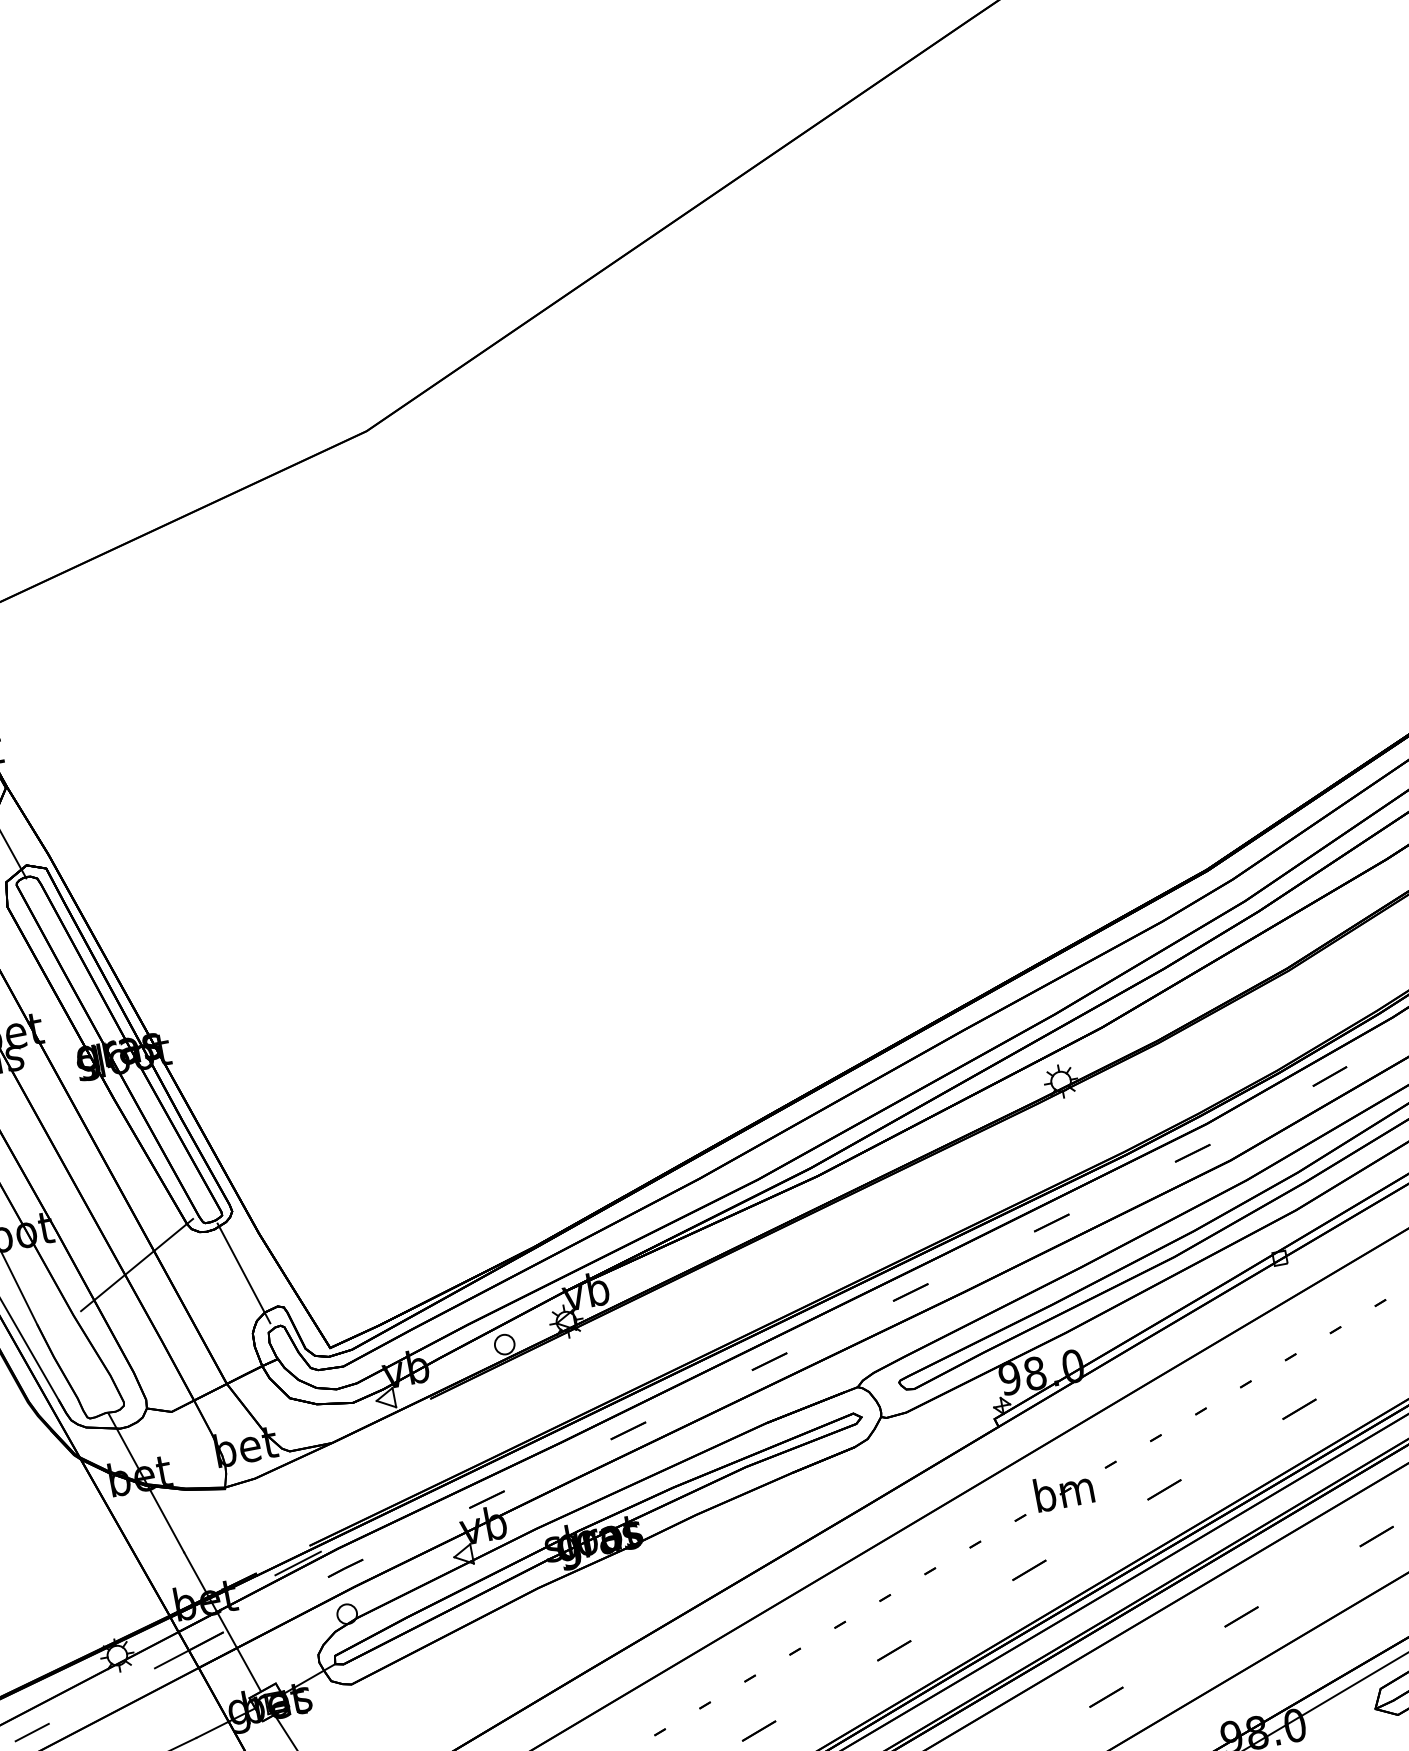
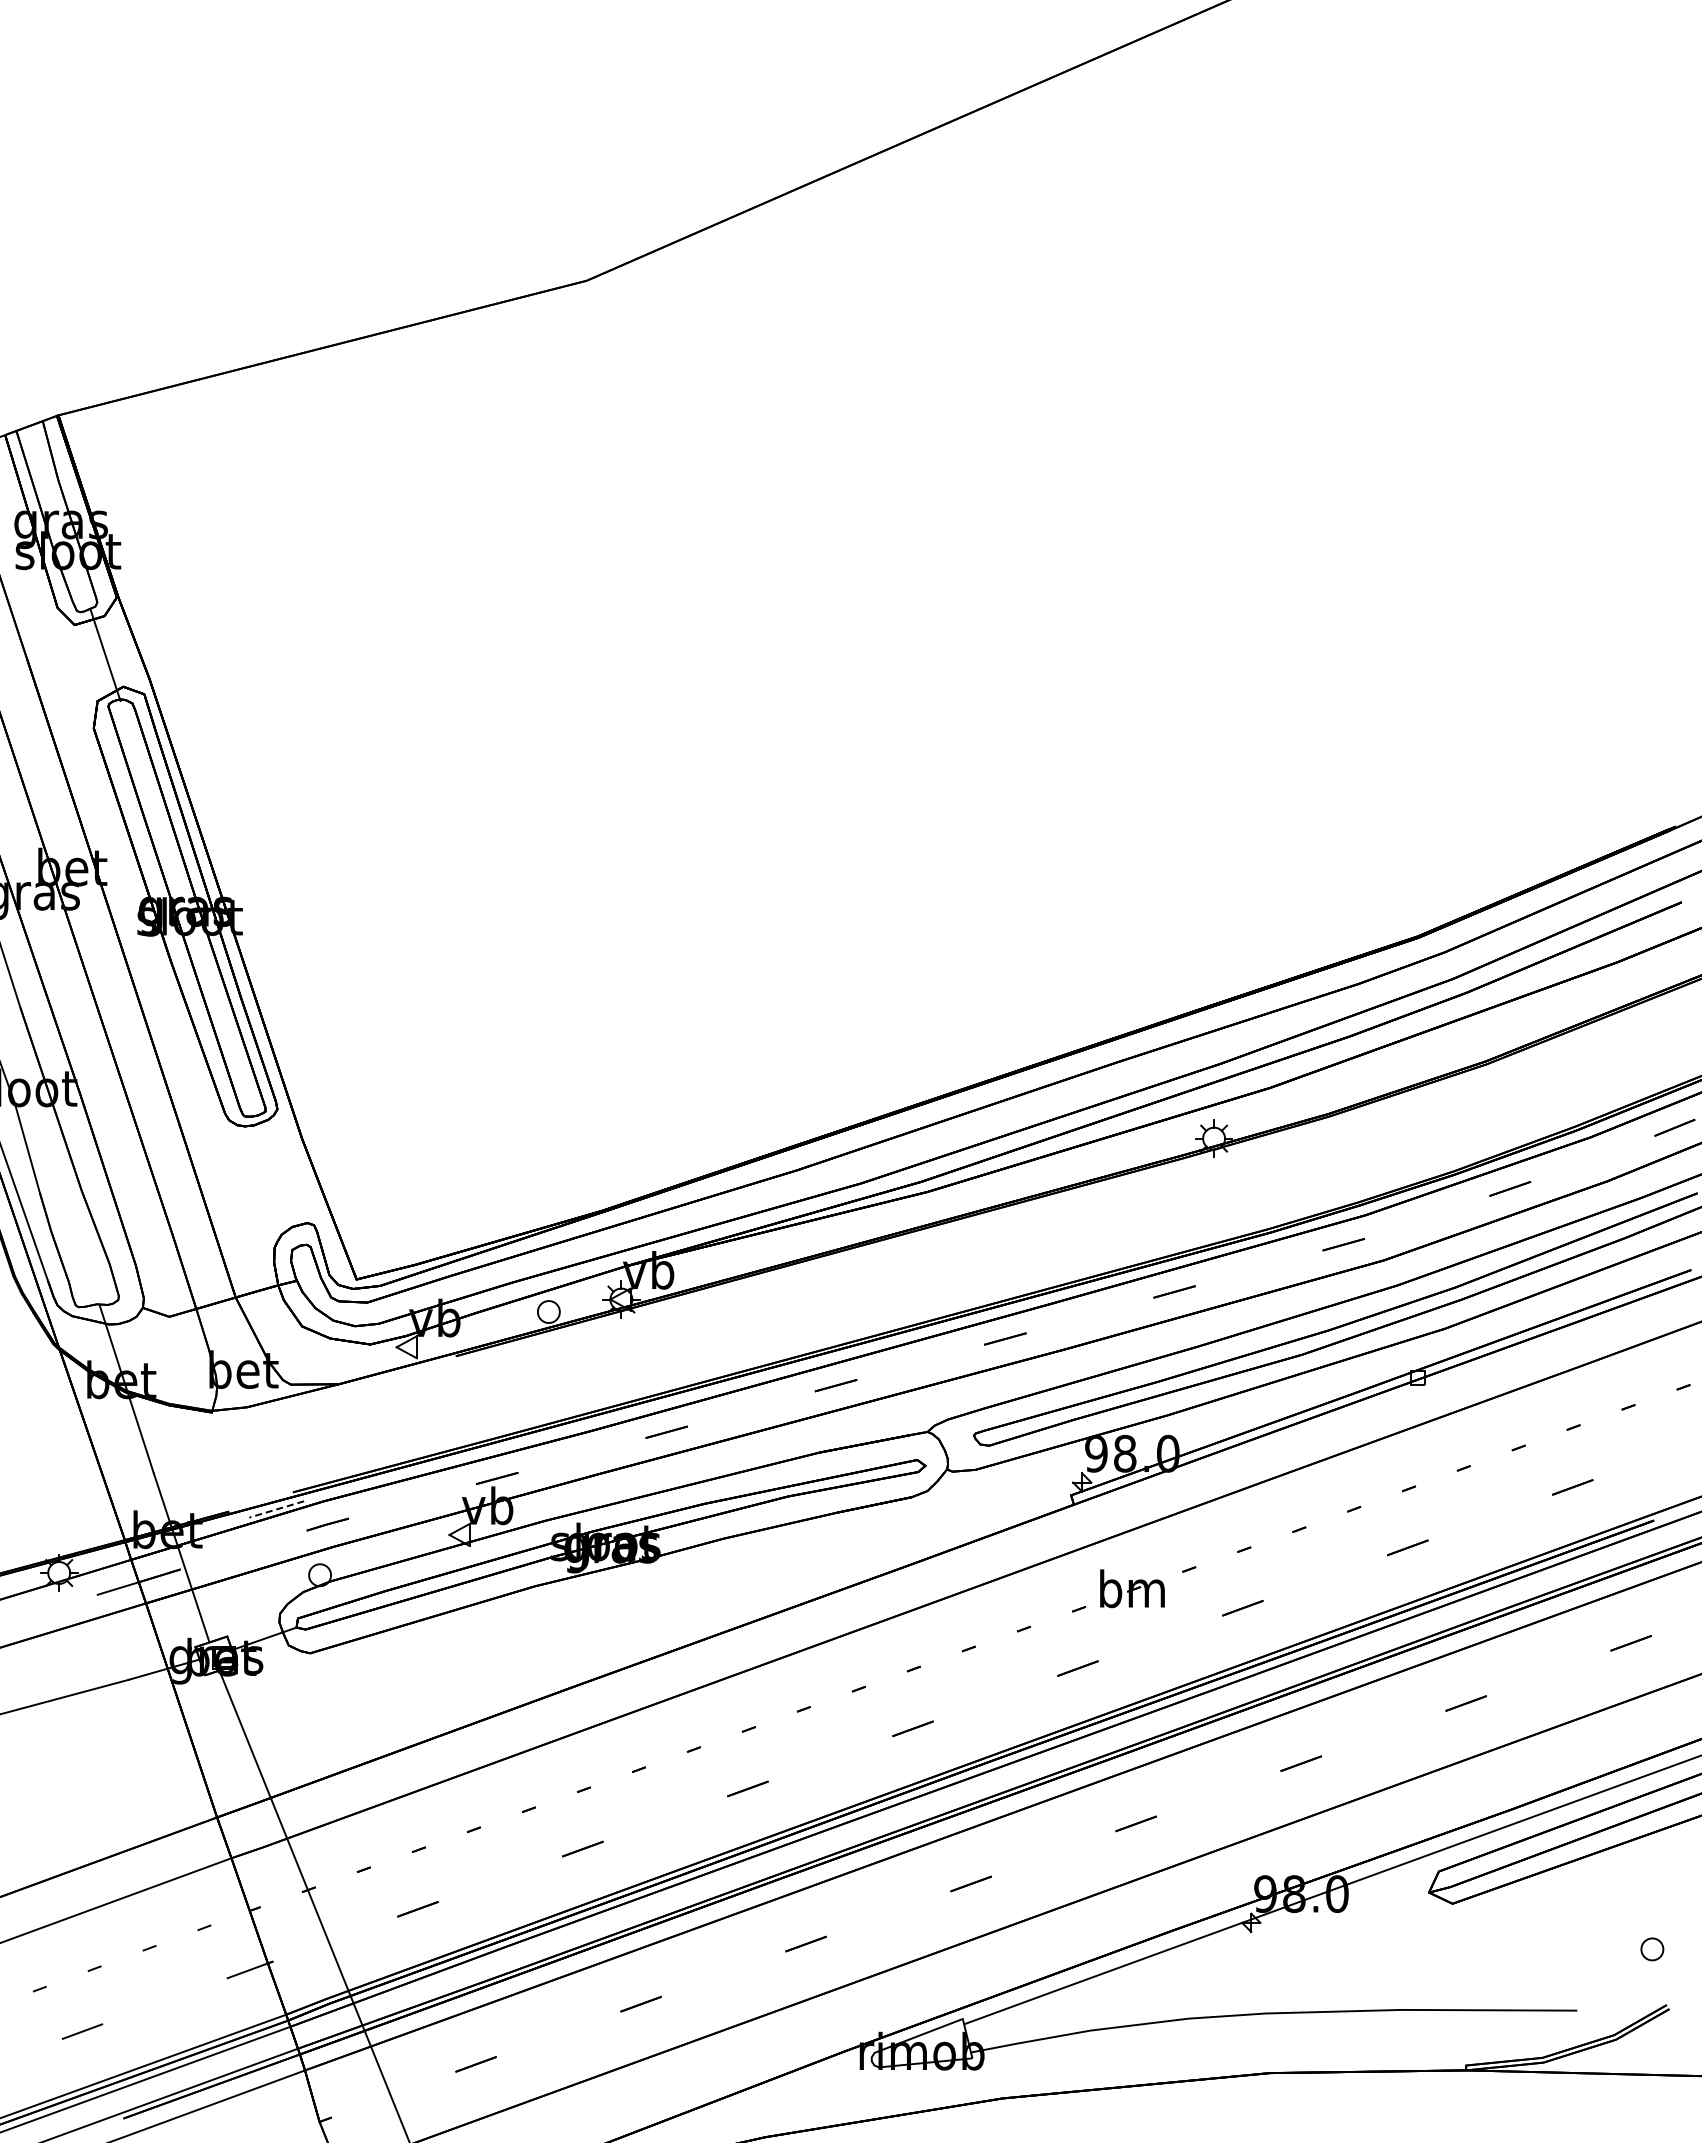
line: (136, 1265) -> (161, 1148), removed
line: (243, 1273) -> (277, 1179), removed
line: (297, 1563) -> (276, 1509), solid -> dashed

